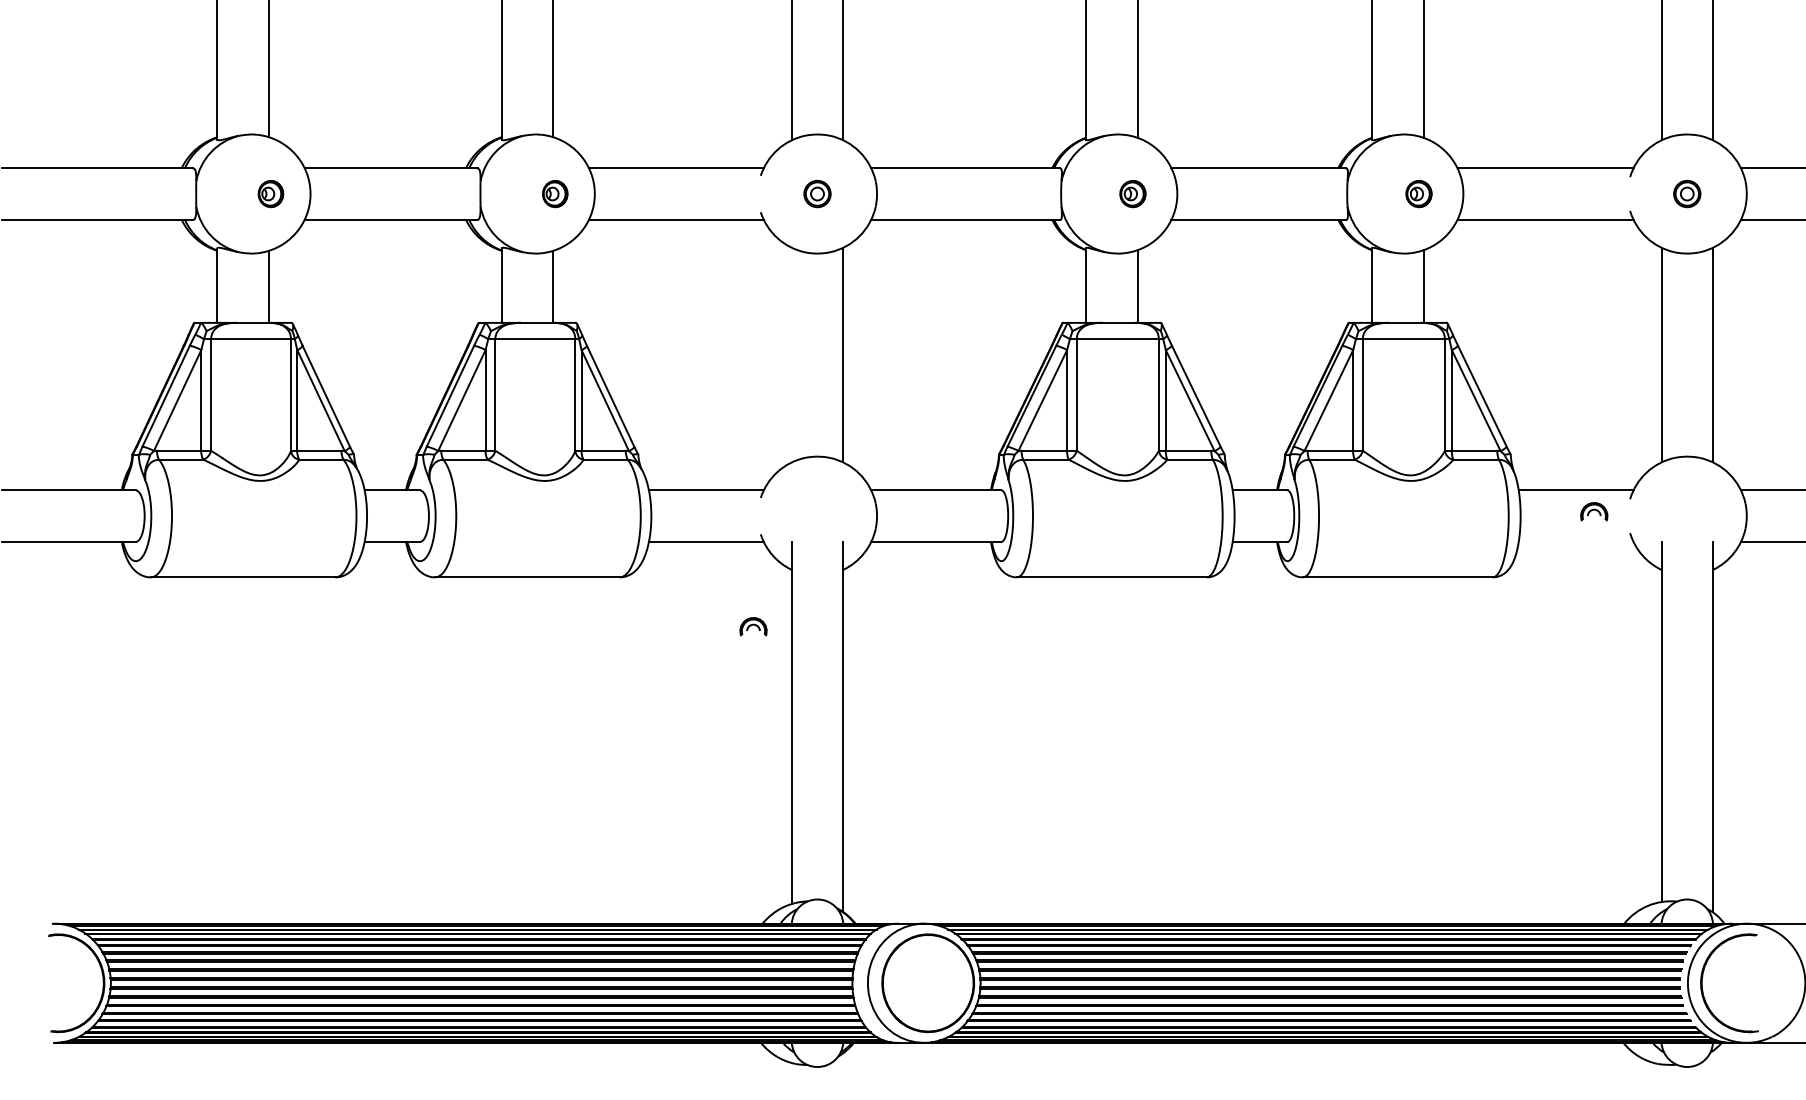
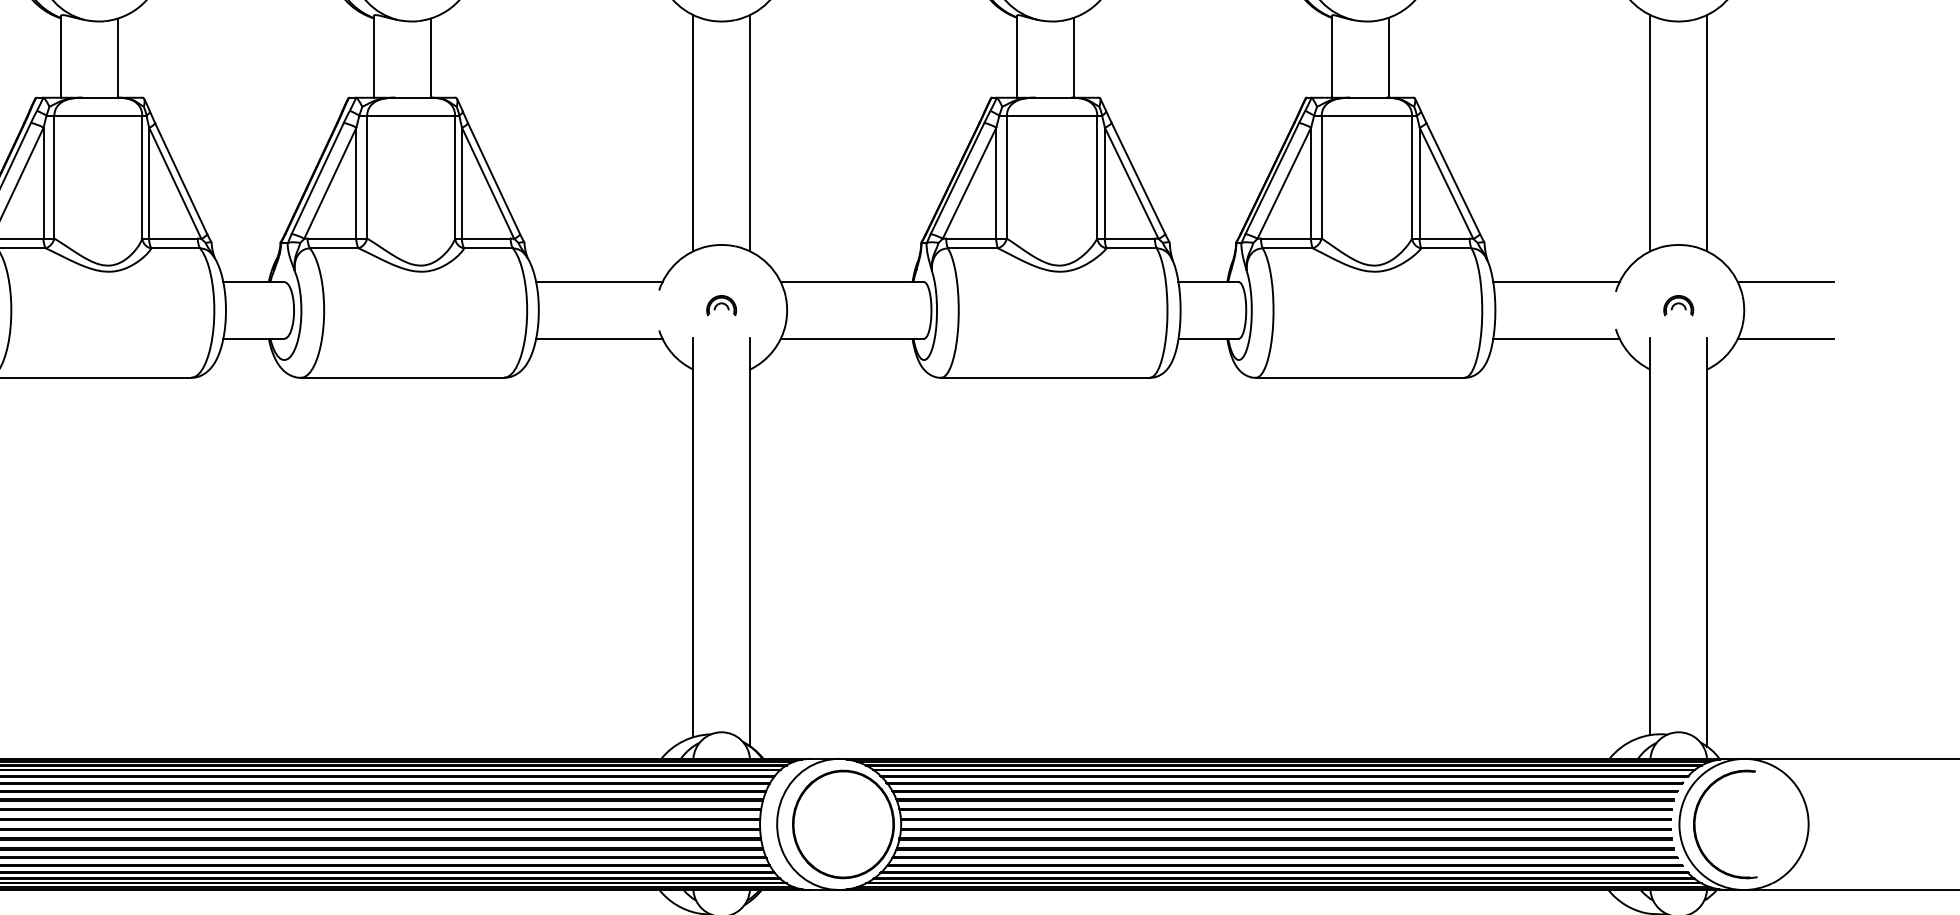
line: (791, 354) -> (693, 132), added
part: (1594, 511) -> (1678, 305), moved
line: (1575, 541) -> (1555, 338), added
part: (753, 626) -> (721, 305), moved

